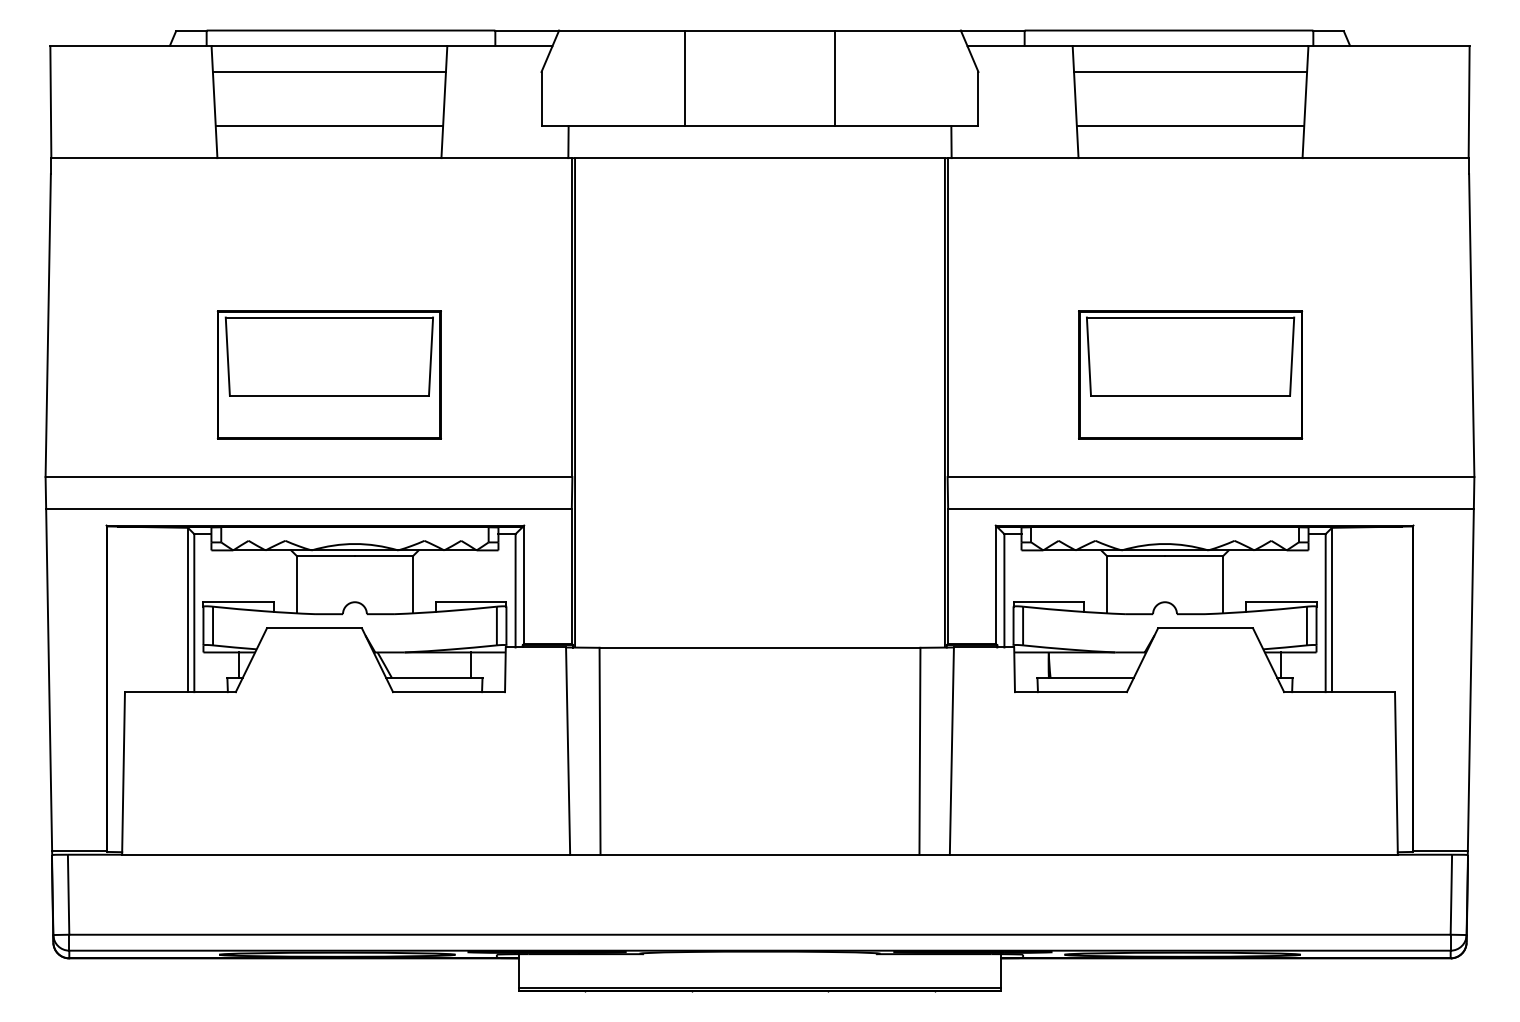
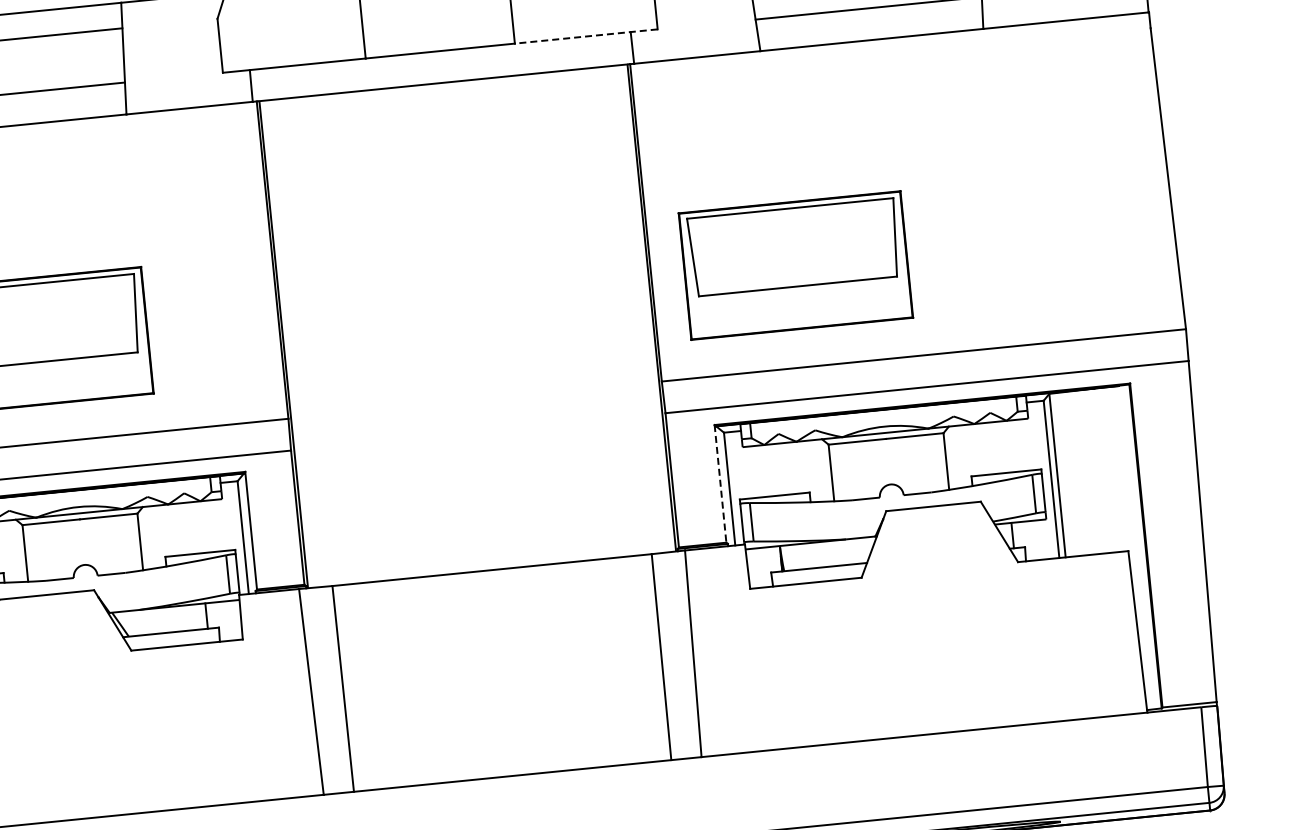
line: (906, 126) -> (586, 36), solid -> dashed
part: (1190, 374) -> (795, 265), moved
line: (995, 585) -> (720, 484), solid -> dashed

